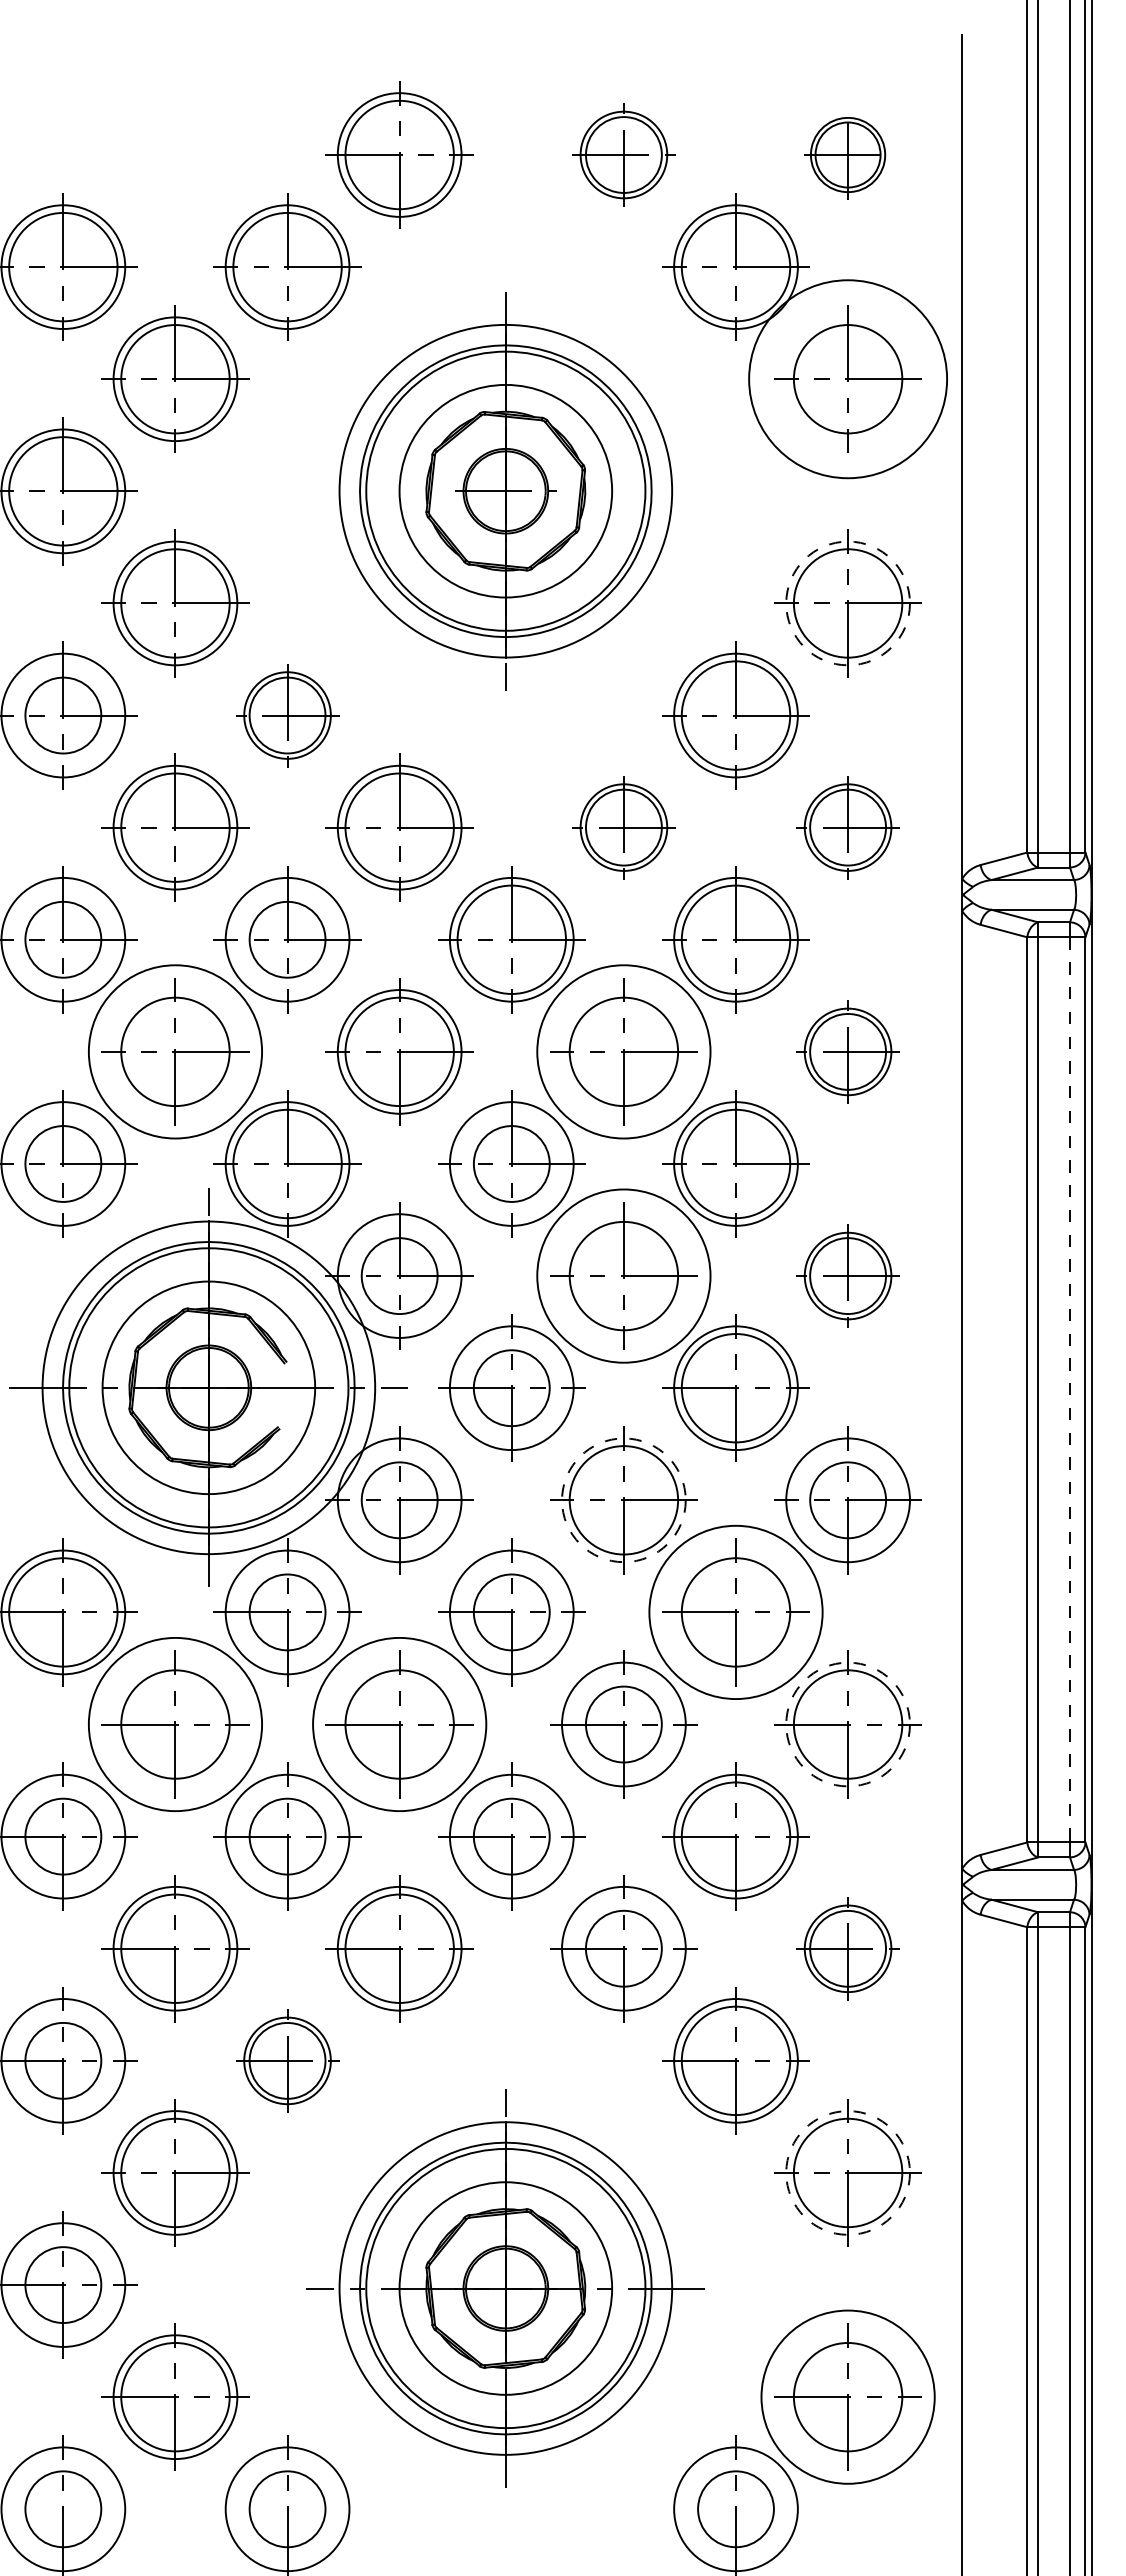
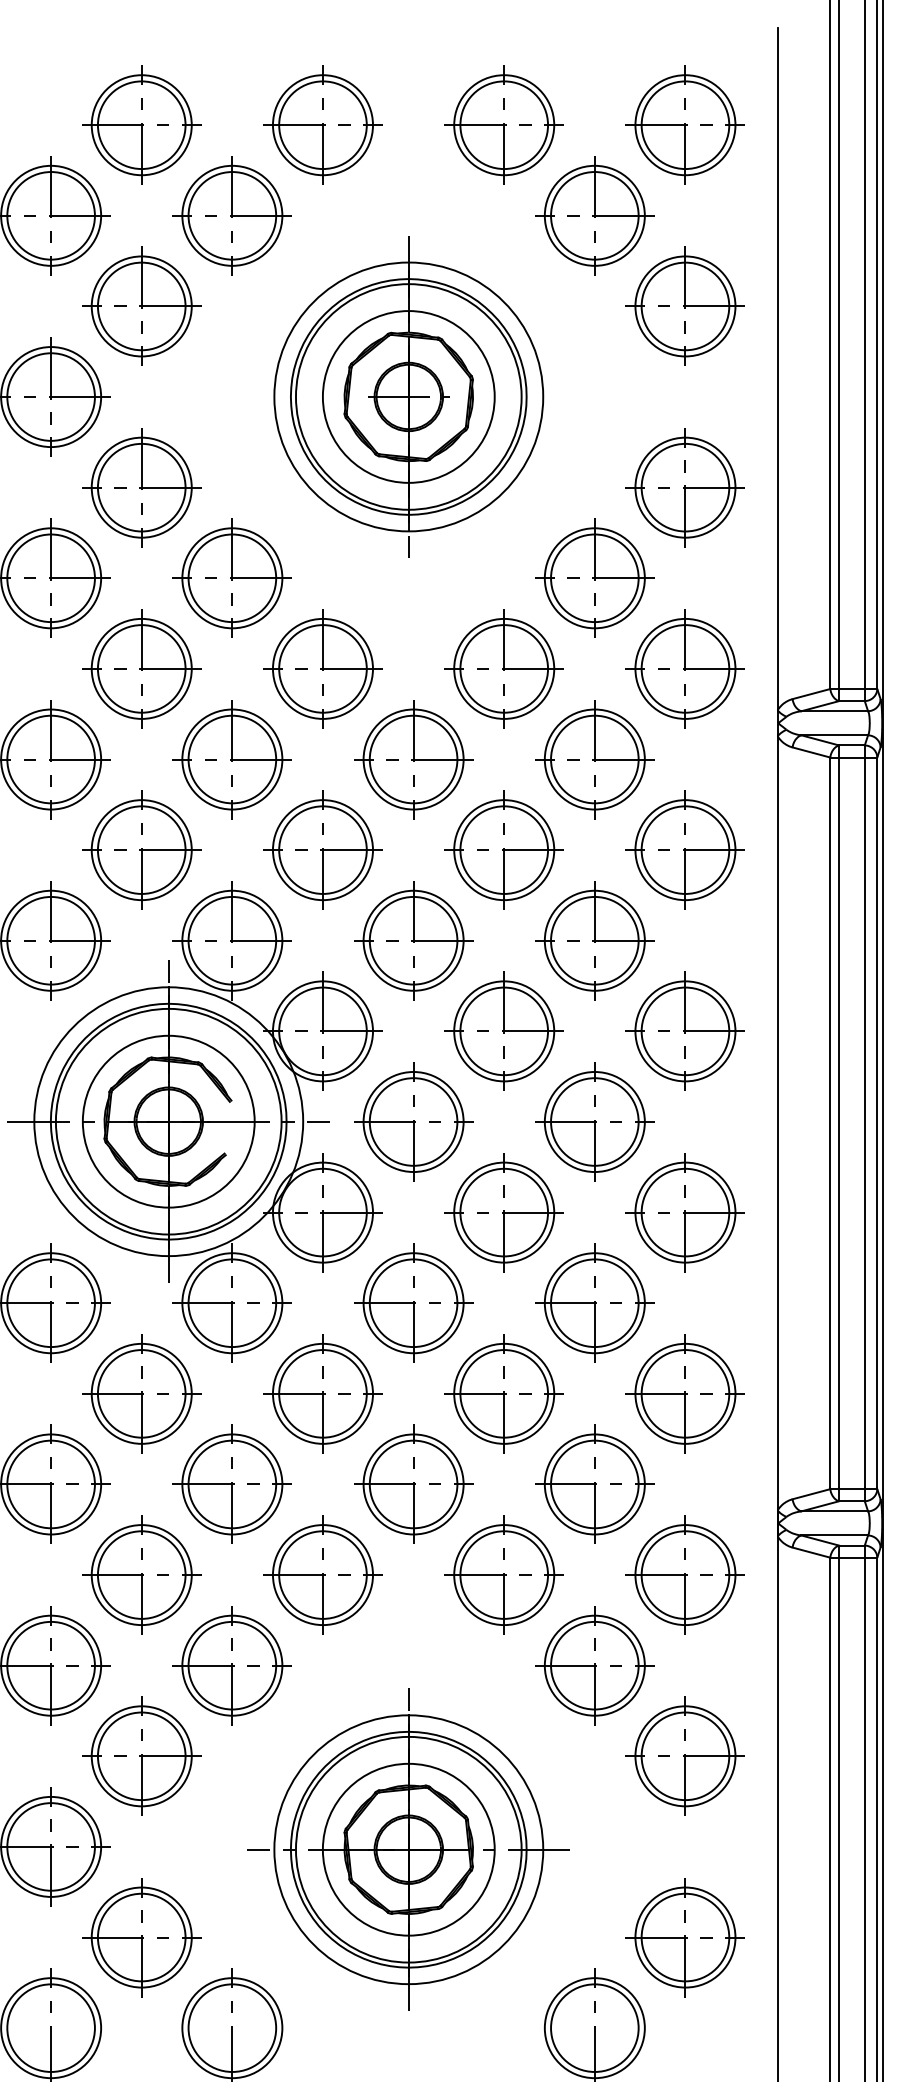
part: (175, 154) -> (141, 124), added
part: (623, 154) -> (503, 124), size x1.43
part: (847, 154) -> (684, 124), size x1.67
circle: (847, 379) -> (684, 306), size x0.62
circle: (847, 603) -> (684, 487), dashed -> solid
circle: (63, 715) -> (51, 578), size x1.43
part: (287, 715) -> (232, 578), size x1.43
part: (623, 827) -> (503, 668), size x1.43
part: (847, 827) -> (684, 668), size x1.43
circle: (63, 939) -> (51, 759), size x1.43
circle: (287, 939) -> (232, 759), size x1.43
circle: (175, 1051) -> (141, 849), size x0.71
circle: (623, 1051) -> (503, 849), size x0.71
part: (847, 1051) -> (684, 849), size x1.43
circle: (63, 1163) -> (51, 940), size x1.43
circle: (511, 1163) -> (413, 940), size x1.43
circle: (399, 1275) -> (322, 1030), size x1.43
circle: (623, 1275) -> (503, 1030), size x0.71
part: (847, 1275) -> (684, 1030), size x1.43
circle: (511, 1388) -> (413, 1122), size x1.43
line: (1069, 1389) -> (864, 1123), dashed -> solid
circle: (399, 1500) -> (322, 1212), size x1.43
circle: (623, 1500) -> (503, 1212), dashed -> solid
circle: (847, 1500) -> (684, 1212), size x1.43
circle: (287, 1612) -> (232, 1303), size x1.43
circle: (511, 1612) -> (413, 1303), size x1.43
circle: (735, 1612) -> (594, 1303), size x0.71
circle: (175, 1724) -> (141, 1393), size x0.71
circle: (399, 1724) -> (322, 1393), size x0.71
circle: (623, 1724) -> (503, 1393), size x1.43
circle: (847, 1724) -> (684, 1393), dashed -> solid
circle: (63, 1836) -> (51, 1484), size x1.43
circle: (287, 1836) -> (232, 1484), size x1.43
circle: (511, 1836) -> (413, 1484), size x1.43
circle: (623, 1948) -> (503, 1574), size x1.43
part: (847, 1948) -> (684, 1574), size x1.43
circle: (63, 2060) -> (51, 1665), size x1.43
part: (287, 2060) -> (232, 1665), size x1.43
circle: (847, 2172) -> (684, 1755), dashed -> solid
circle: (63, 2284) -> (51, 1846), size x1.43
circle: (847, 2397) -> (684, 1937), size x0.71
circle: (63, 2509) -> (51, 2028), size x1.43
circle: (287, 2509) -> (232, 2028), size x1.43
circle: (735, 2509) -> (594, 2028), size x1.43

